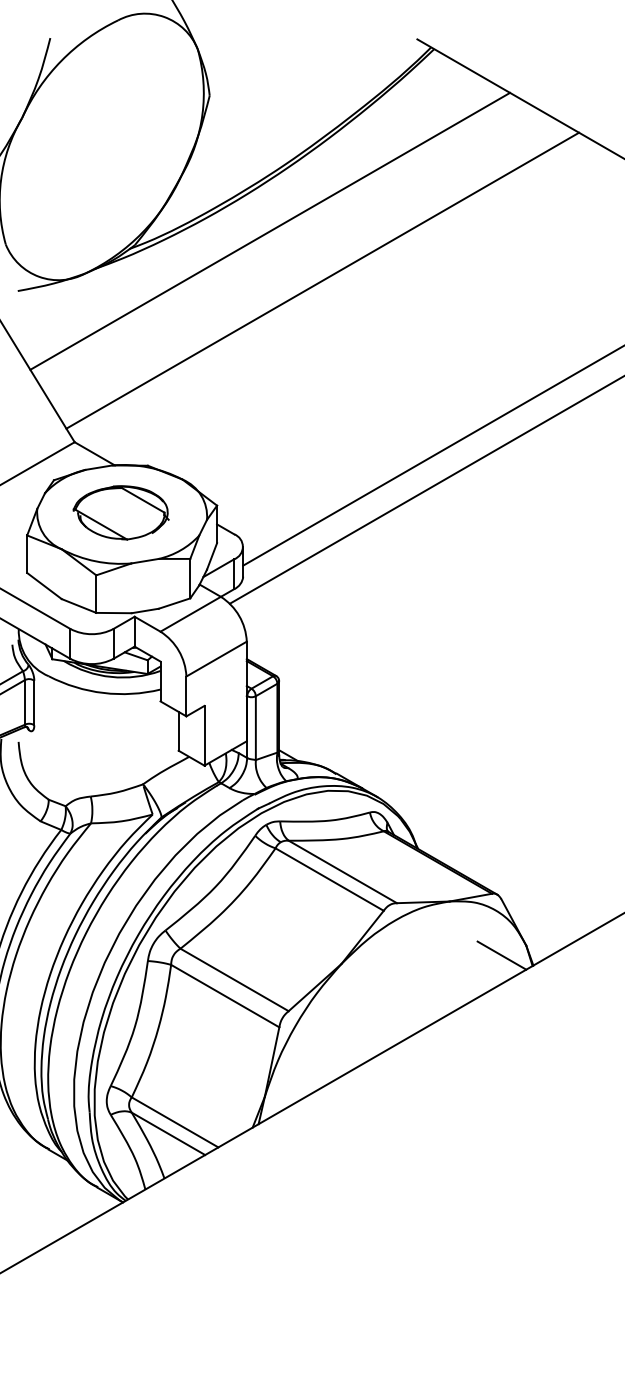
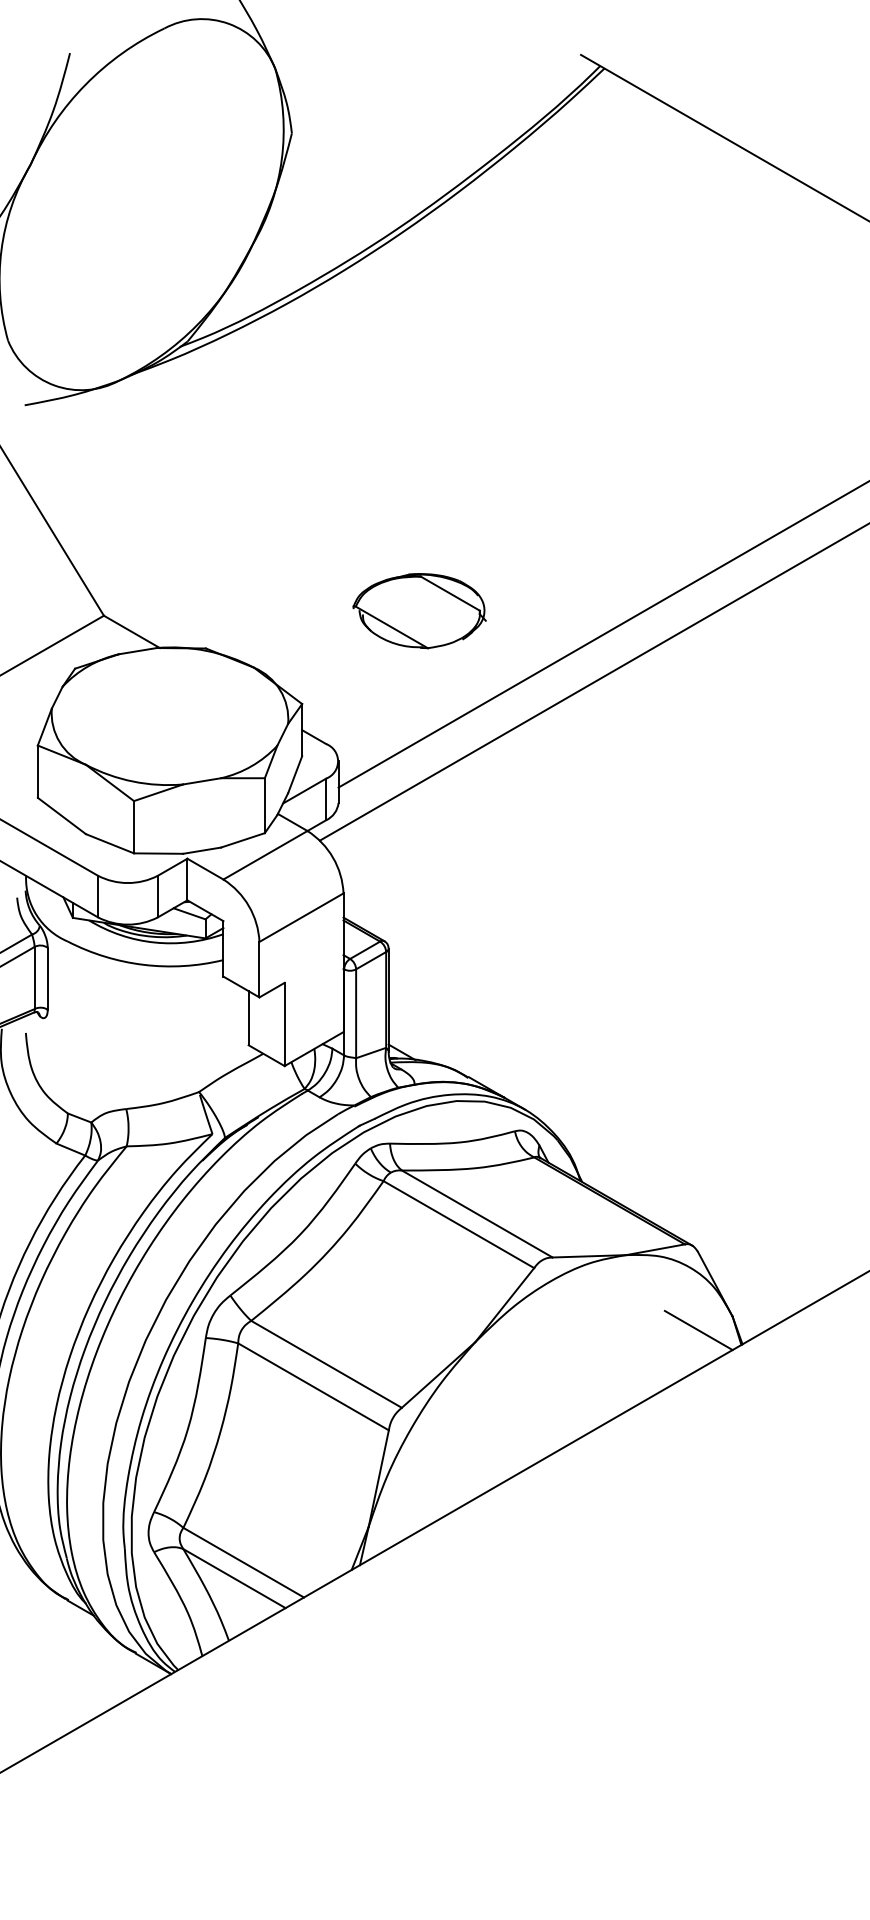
line: (270, 230) -> (376, 321), removed
line: (322, 280) -> (449, 390), removed
part: (121, 513) -> (419, 611), moved

